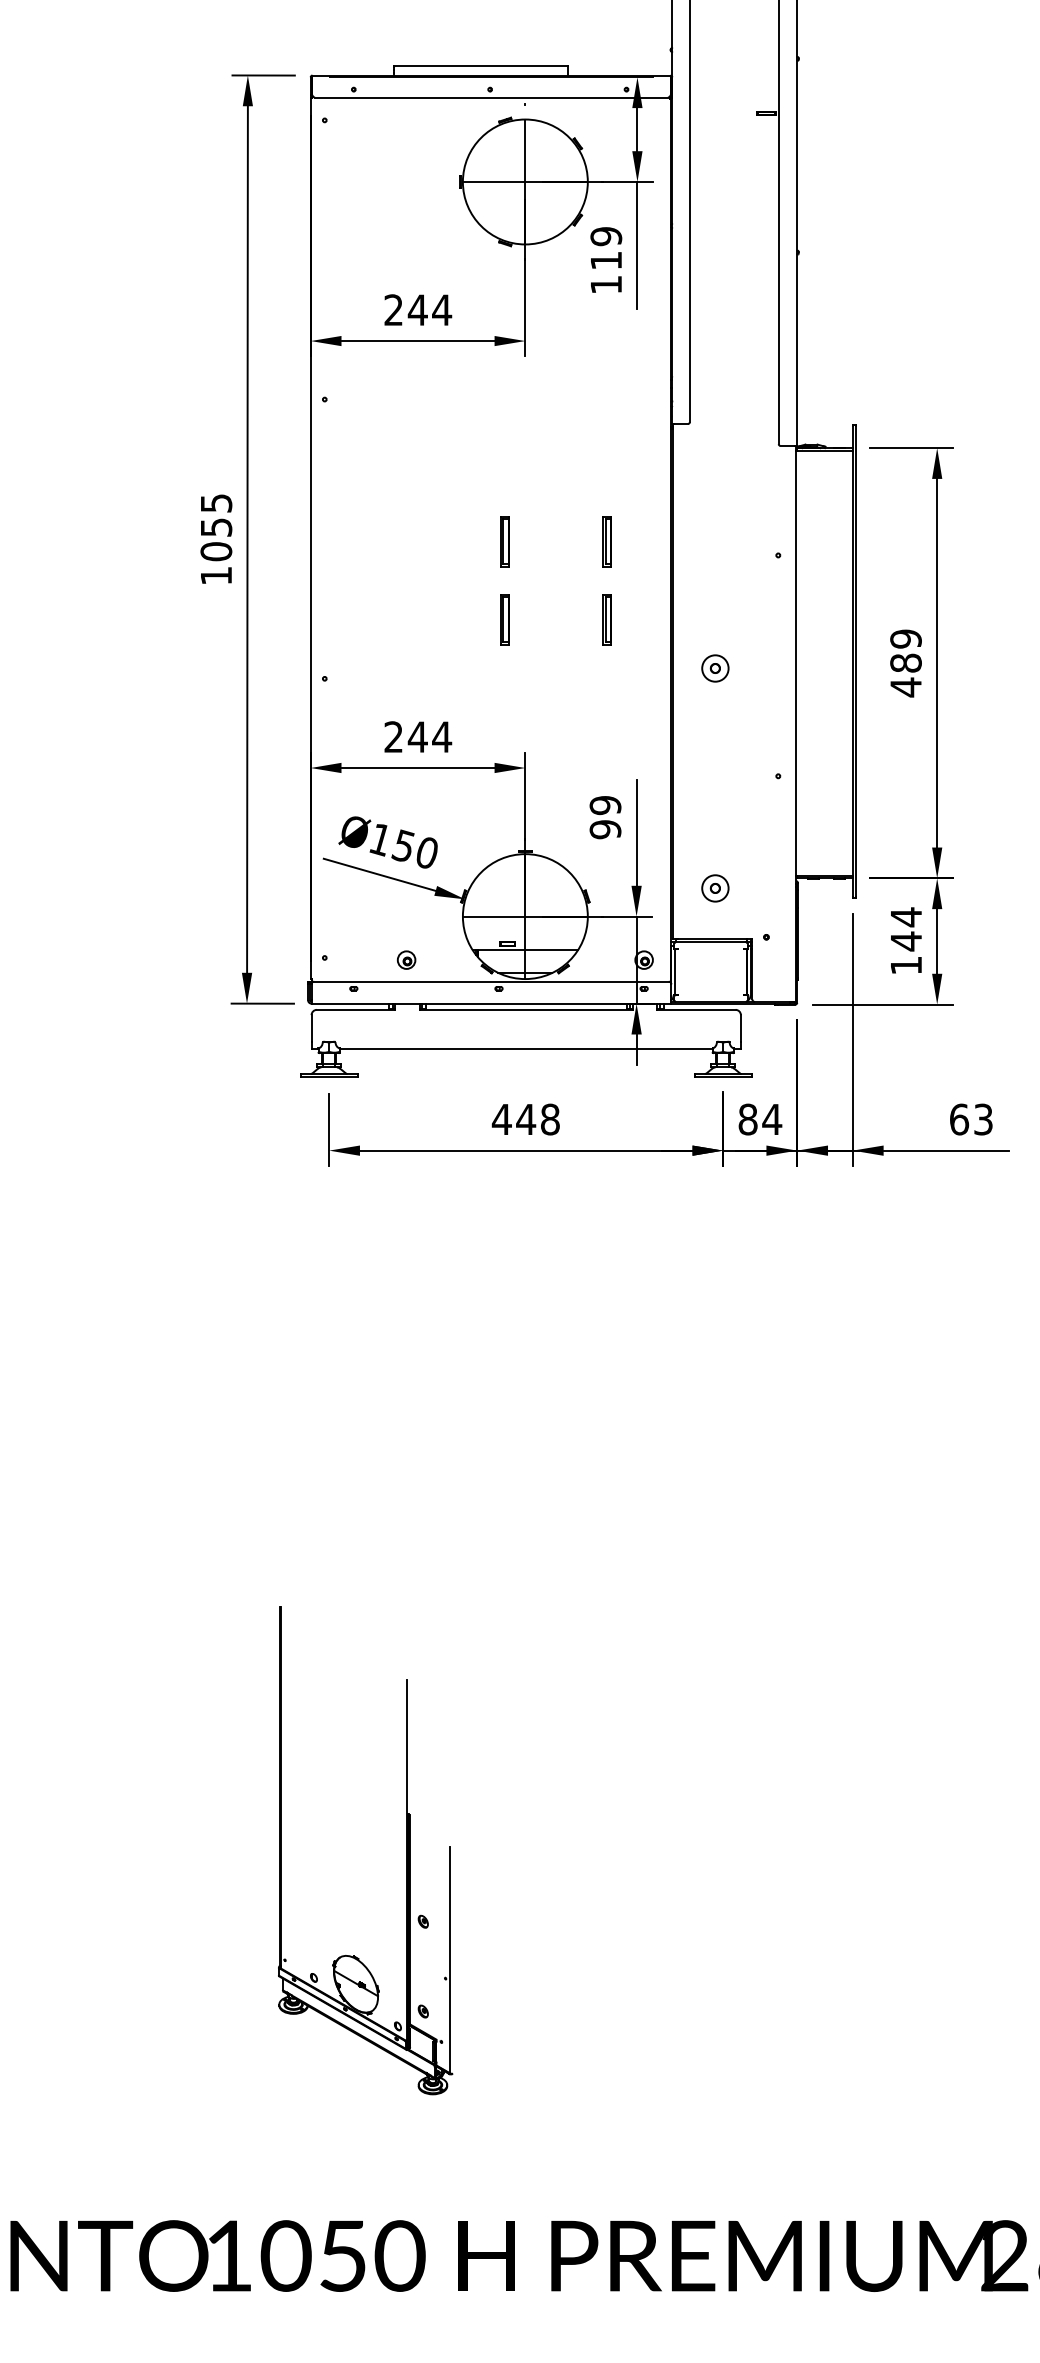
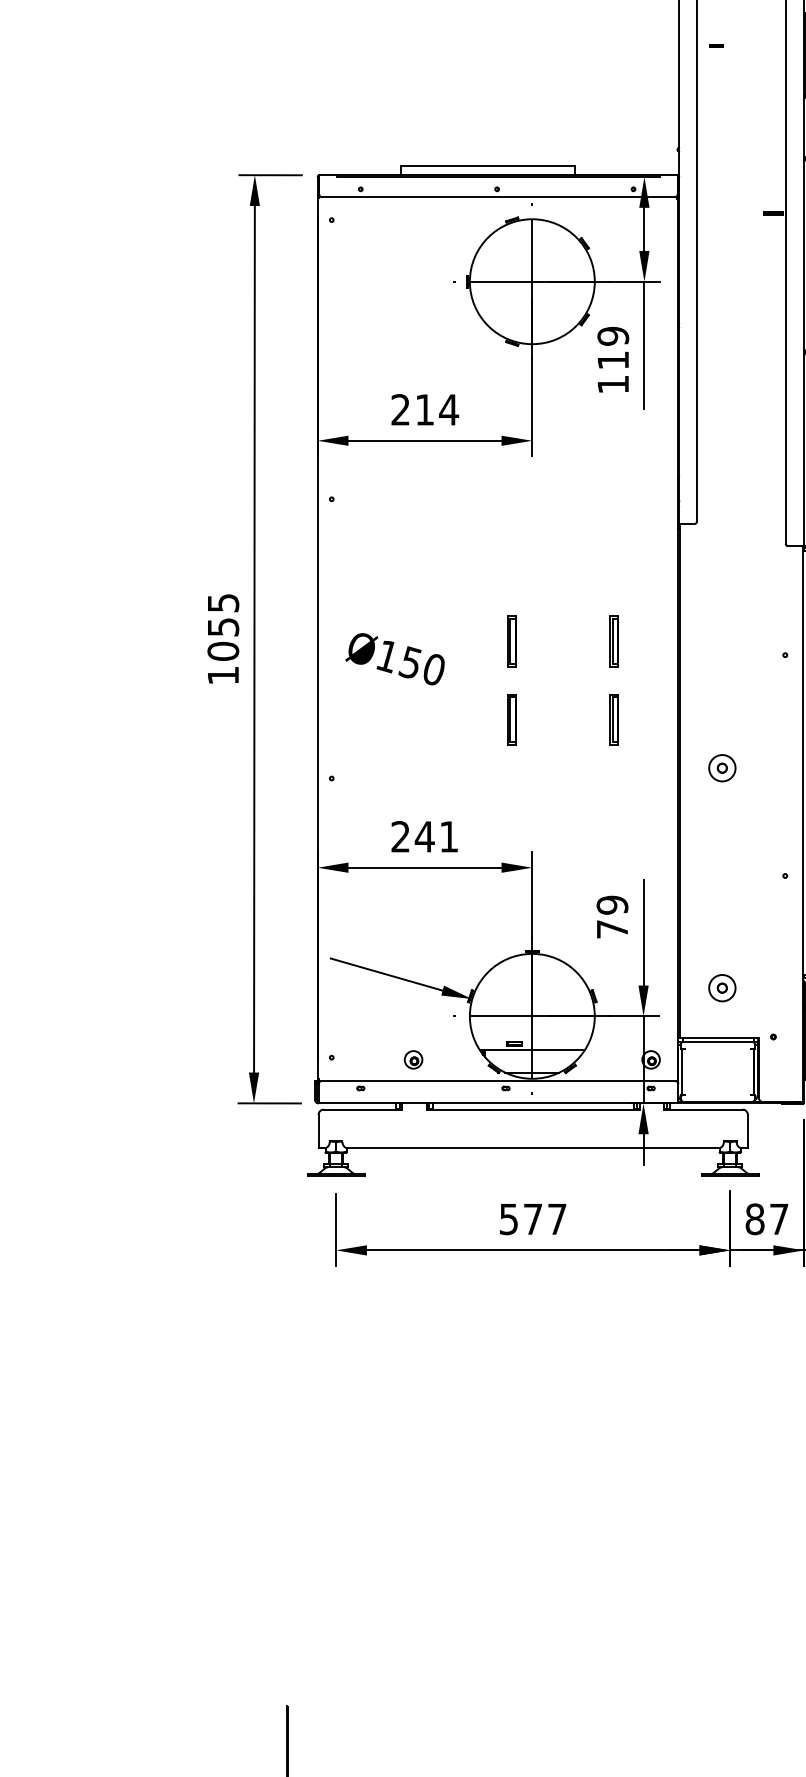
text: (417, 309) -> (424, 409), 244 -> 214
text: (442, 736) -> (449, 836), 244 -> 241
text: (605, 829) -> (612, 929), 99 -> 79
text: (387, 842) -> (394, 659), moved
text: (525, 1119) -> (532, 1219), 448 -> 577
text: (772, 1119) -> (779, 1219), 84 -> 87

